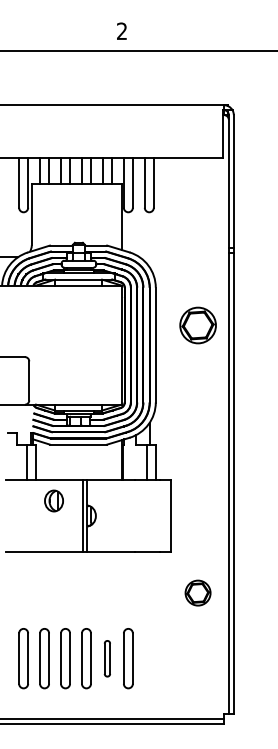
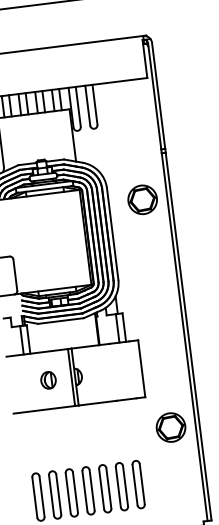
part: (197, 325) -> (142, 199), moved
part: (53, 500) -> (48, 380), moved
part: (197, 592) -> (170, 427), size x1.43
part: (107, 658) -> (105, 488), size x1.67
part: (149, 658) -> (138, 484), added

